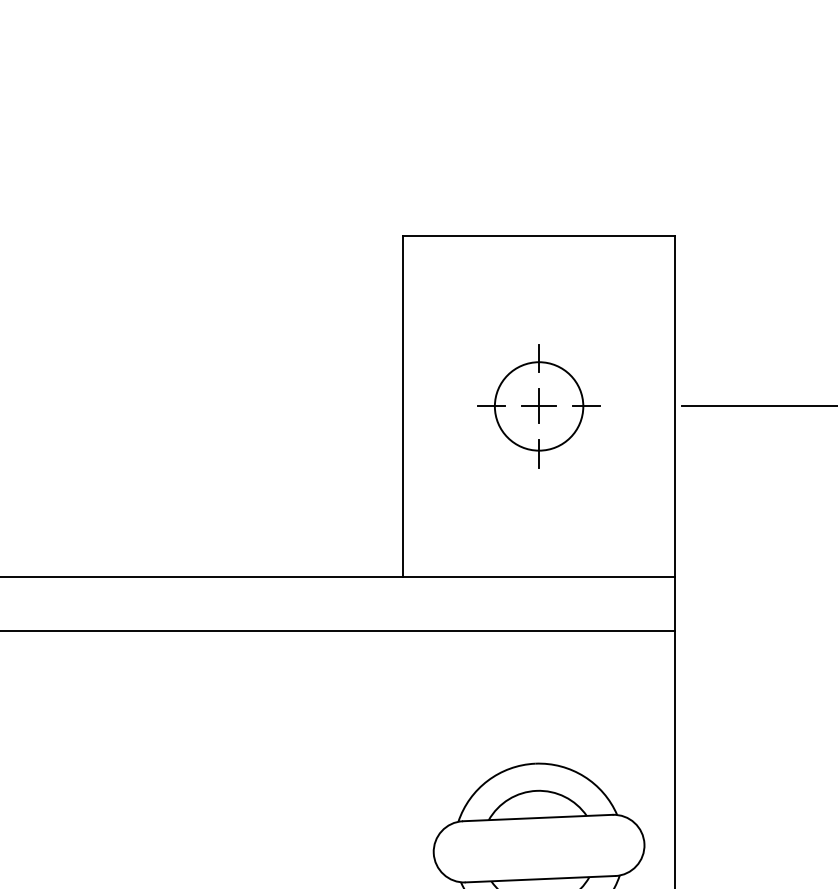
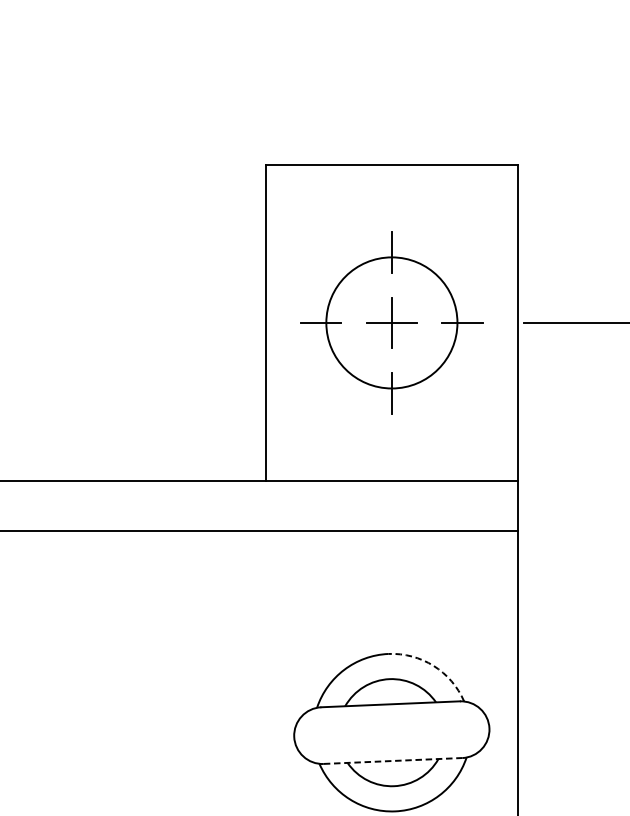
part: (538, 406) -> (391, 323), size x1.6
arc: (584, 776) -> (433, 665), solid -> dashed
line: (540, 879) -> (393, 761), solid -> dashed

